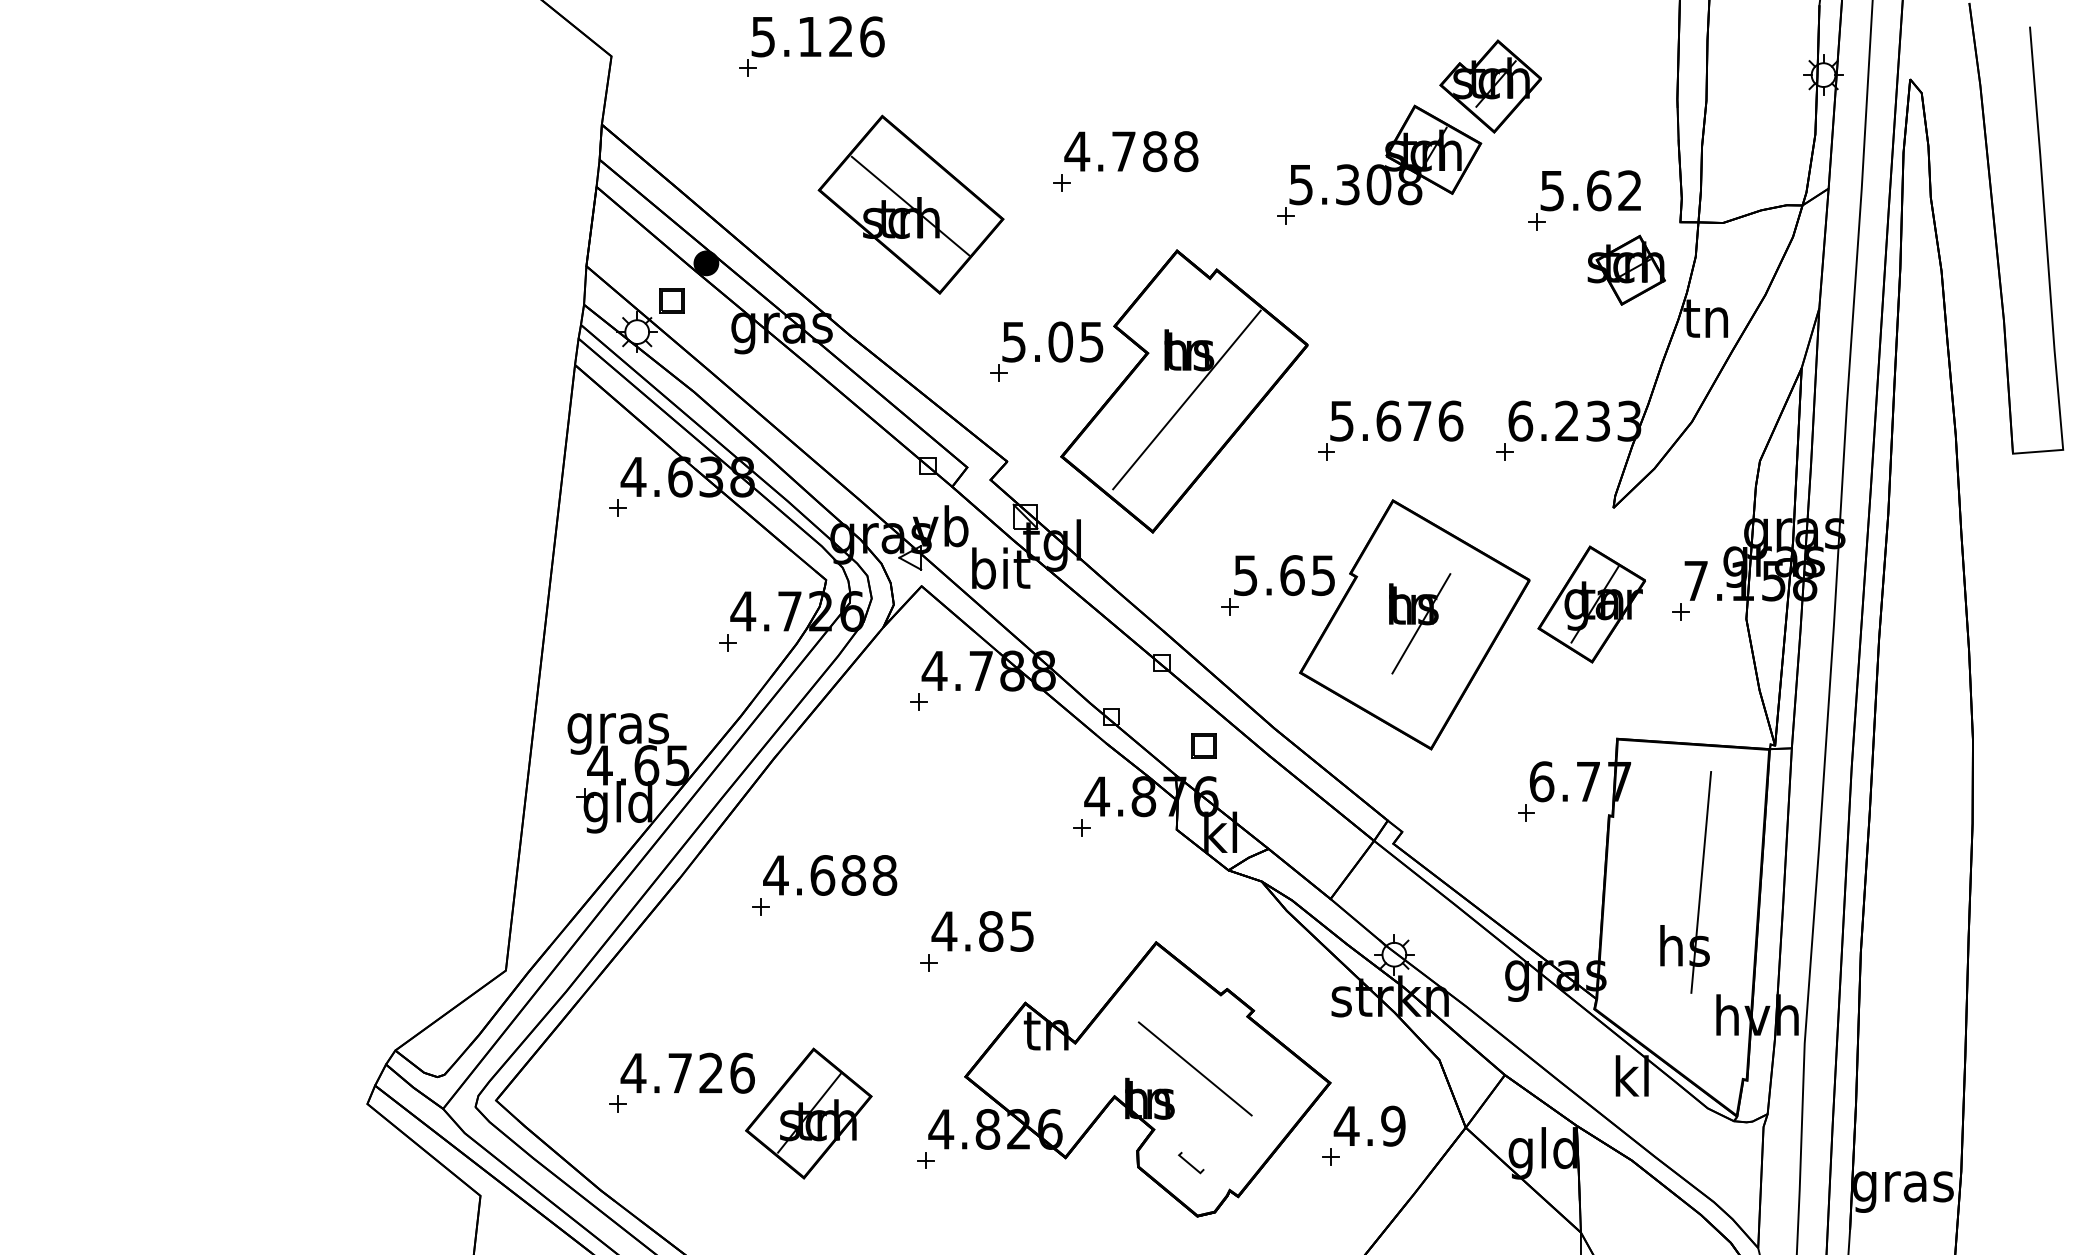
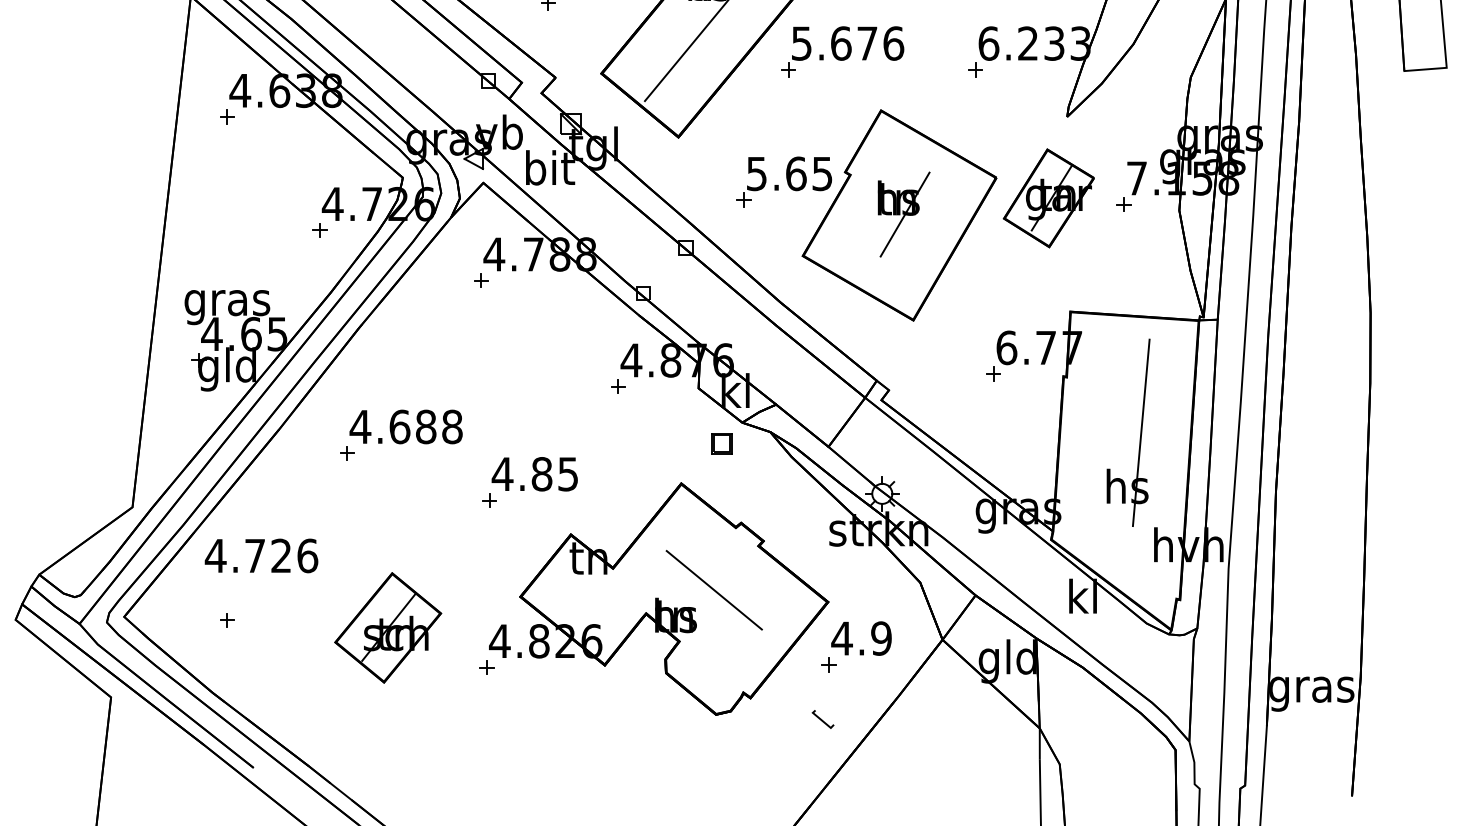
part: (1390, 430) -> (842, 51), moved
part: (1203, 745) -> (721, 443), moved
text: (687, 1072) -> (261, 555), moved
line: (1190, 1163) -> (822, 719), moved

